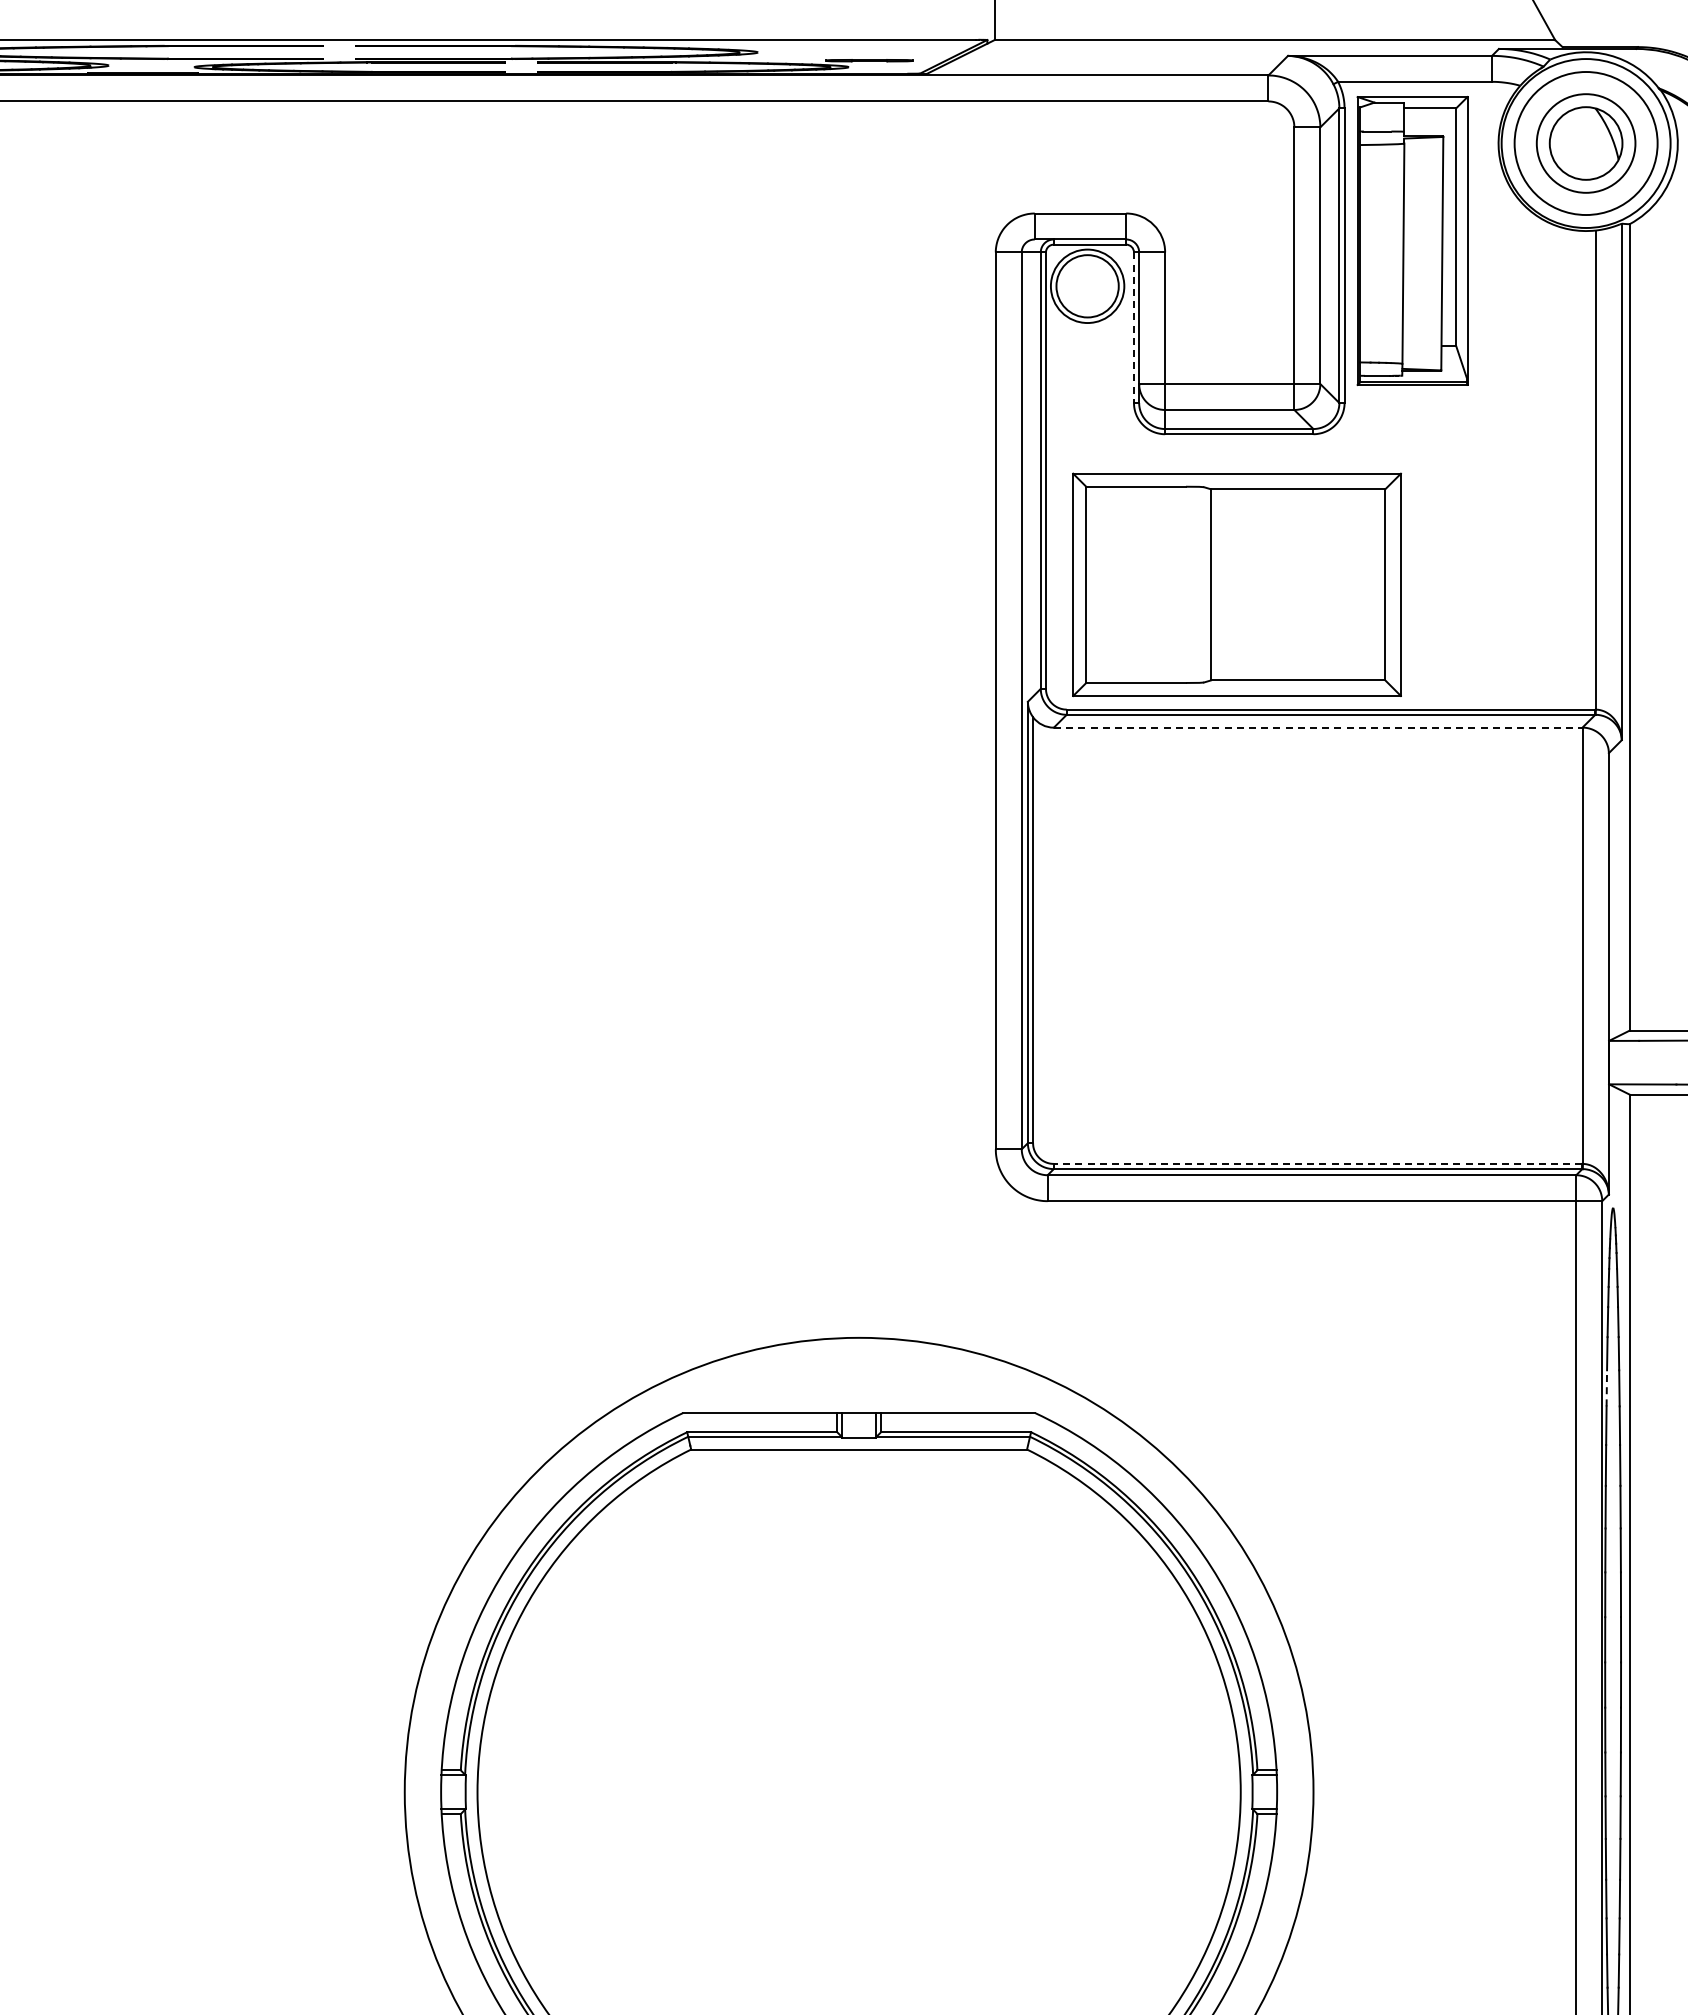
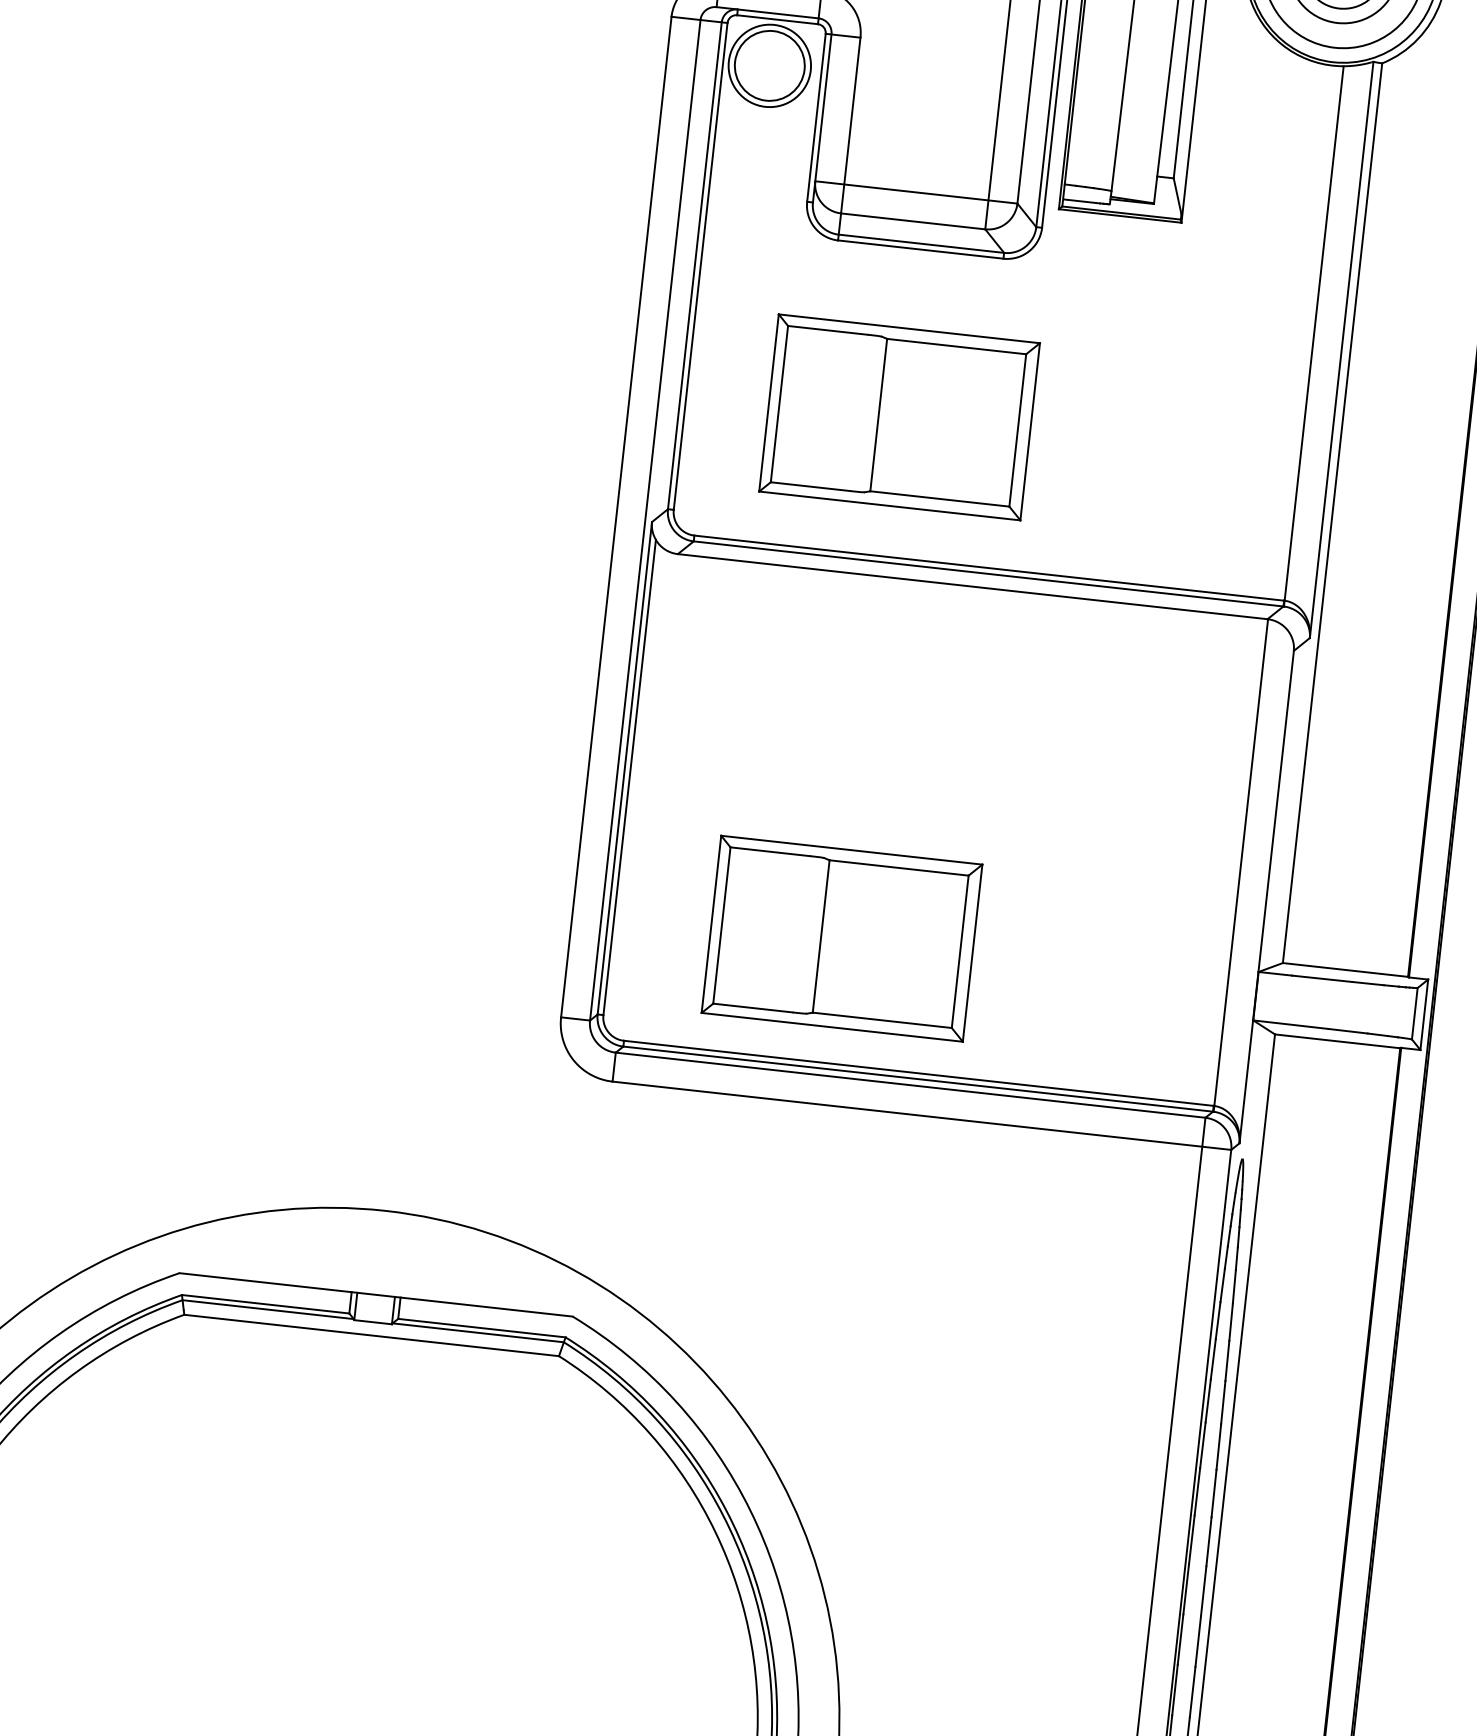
line: (1133, 328) -> (815, 118), dashed -> solid
part: (1236, 584) -> (899, 416), size x0.71
line: (1318, 727) -> (973, 586), dashed -> solid
part: (1236, 1051) -> (841, 937), added
line: (1317, 1163) -> (918, 1072), dashed -> solid
line: (1606, 1387) -> (1213, 1358), dashed -> solid

